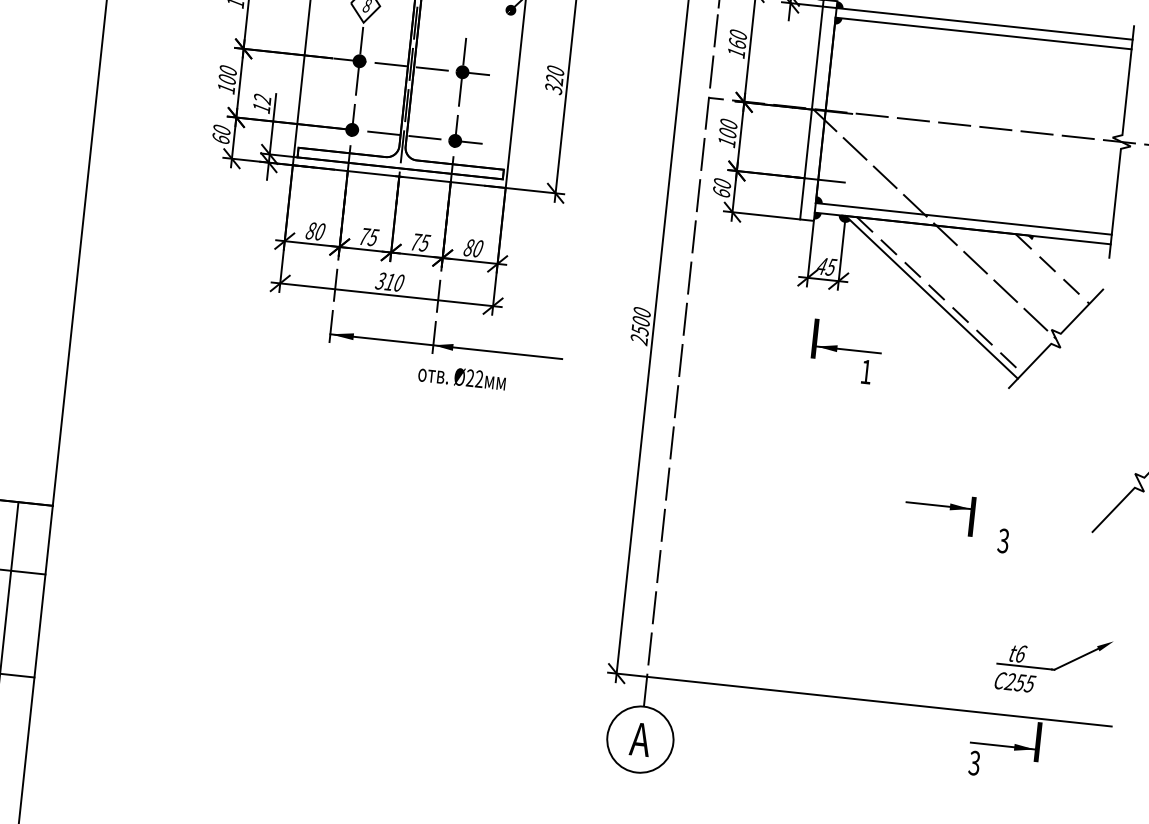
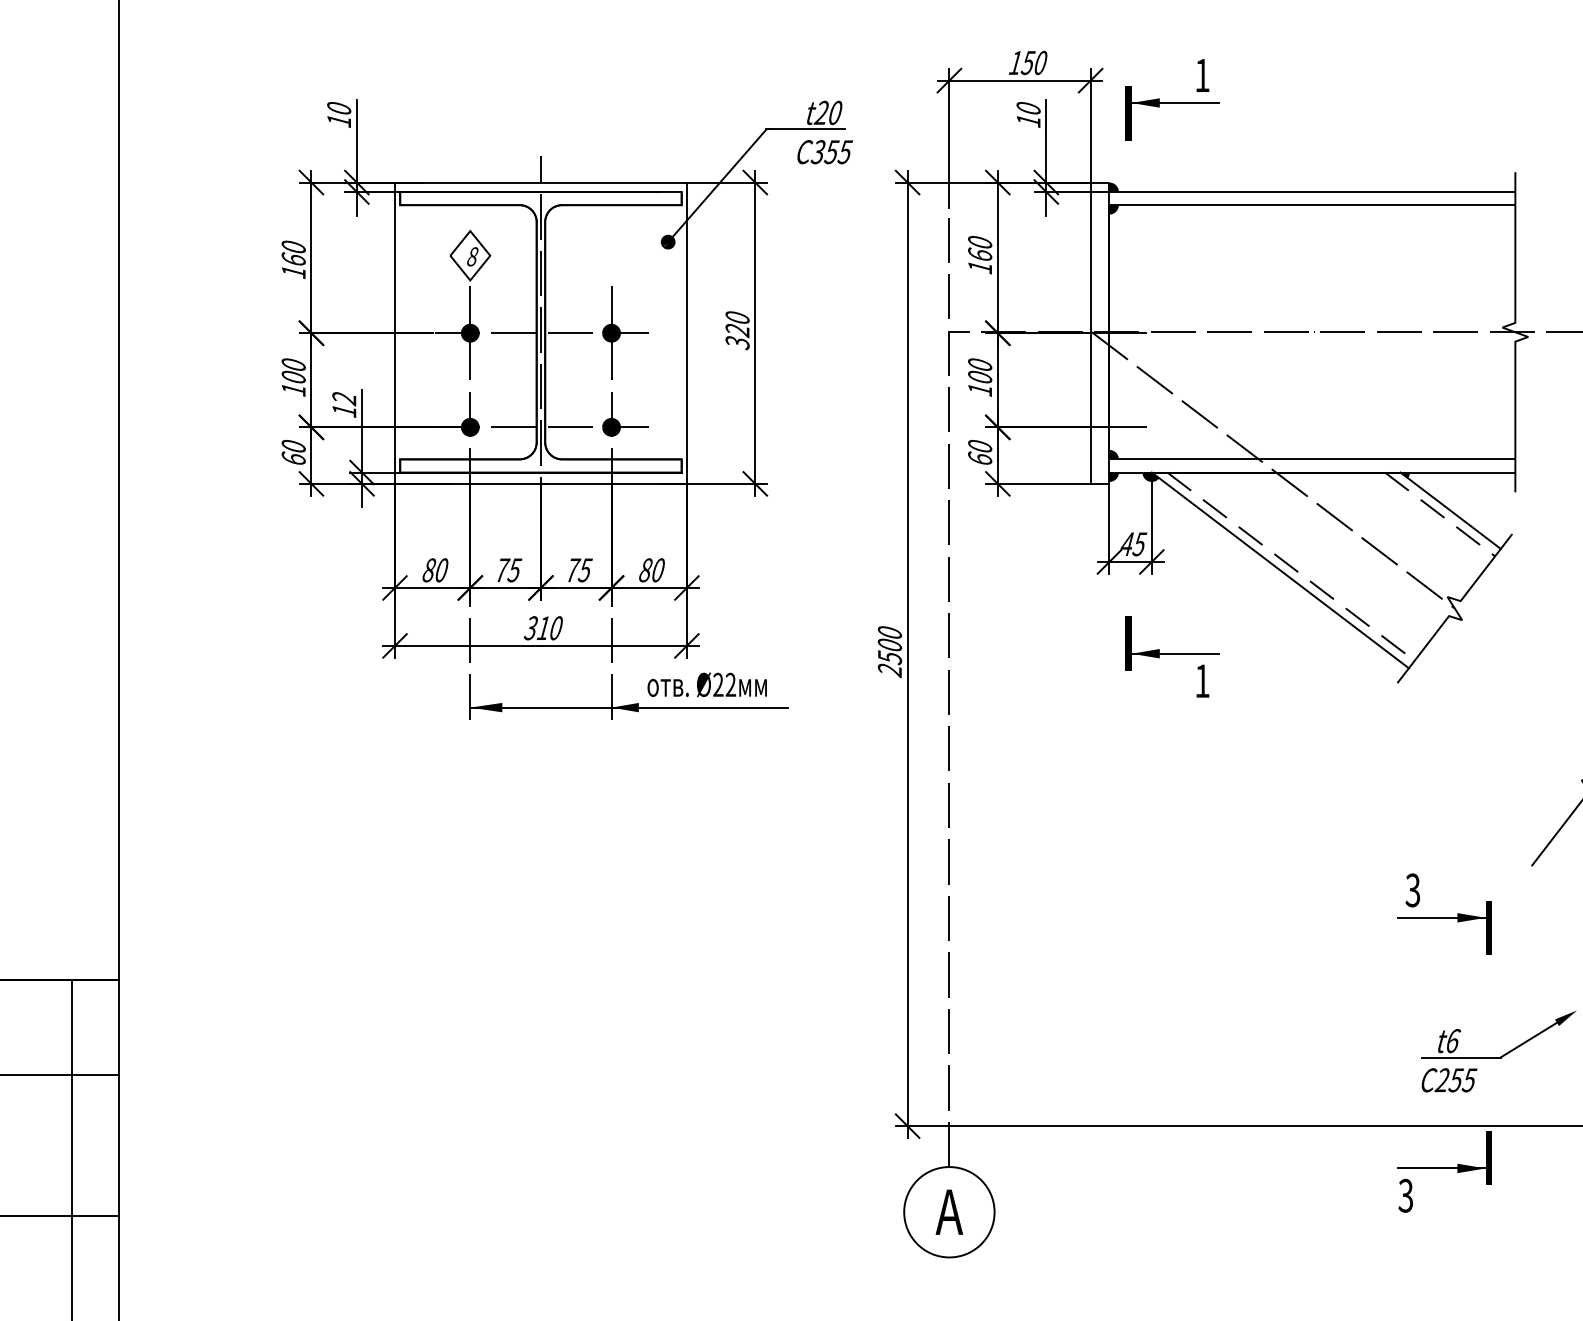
line: (1060, 266) -> (1450, 510), added
text: (461, 376) -> (706, 684), moved
part: (940, 506) -> (1444, 918), moved

